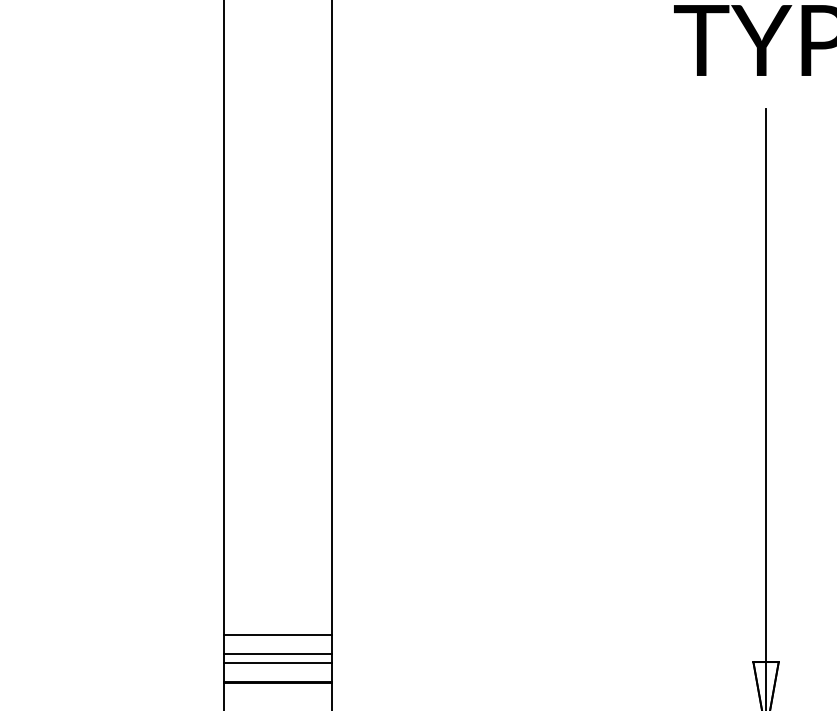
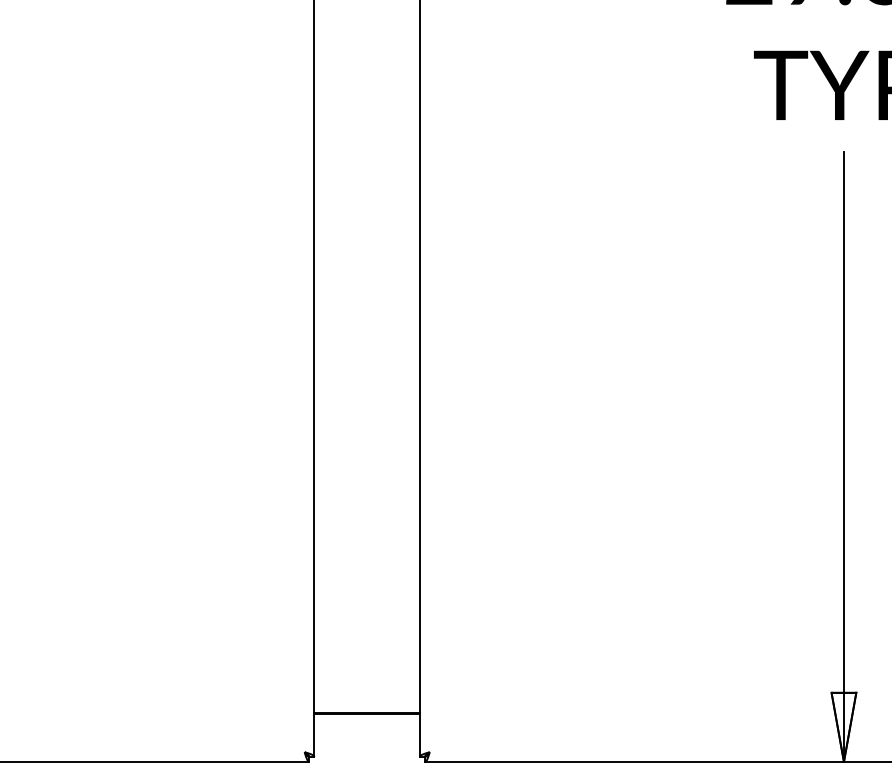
line: (277, 635) -> (366, 666), removed
line: (277, 653) -> (366, 684), removed
line: (277, 662) -> (366, 693), removed

